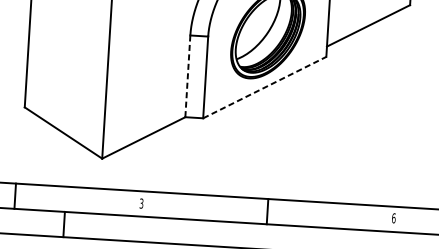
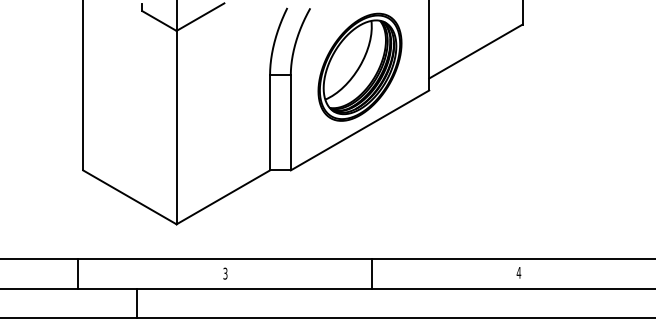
line: (188, 76) -> (270, 122), dashed -> solid
line: (265, 87) -> (360, 130), dashed -> solid
text: (393, 217) -> (518, 272), 6 -> 4

